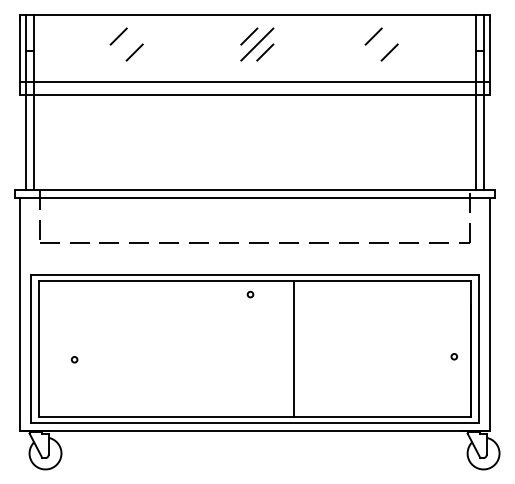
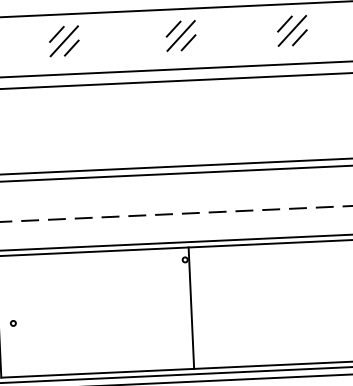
line: (126, 44) -> (64, 41), added
line: (381, 44) -> (292, 30), added
line: (293, 348) -> (190, 307), moved
circle: (74, 359) -> (13, 323), moved

